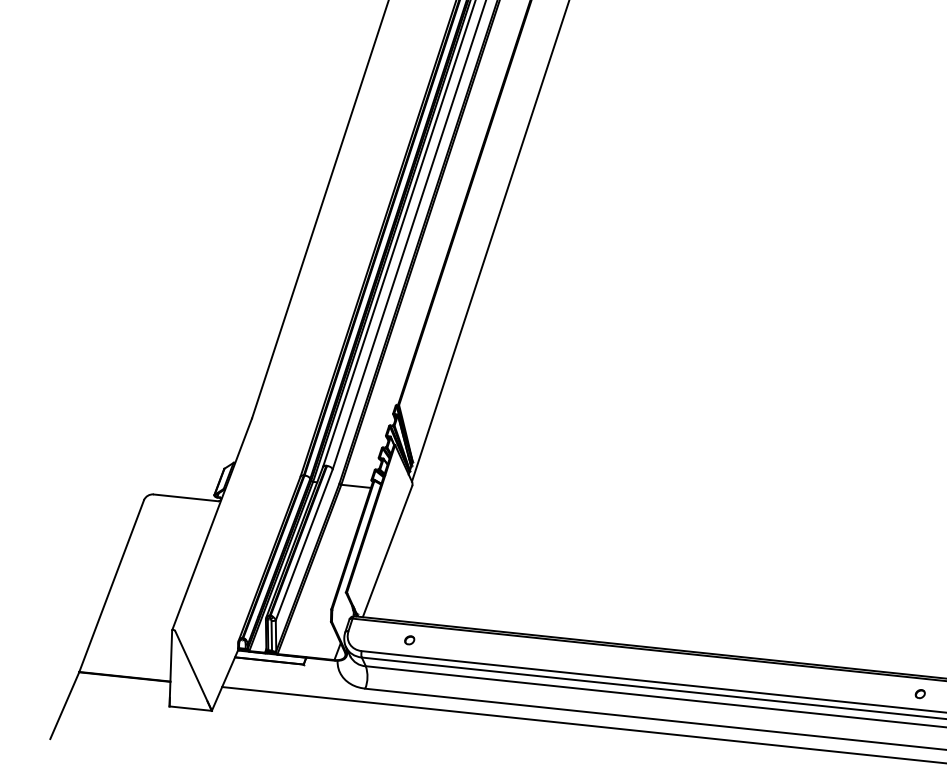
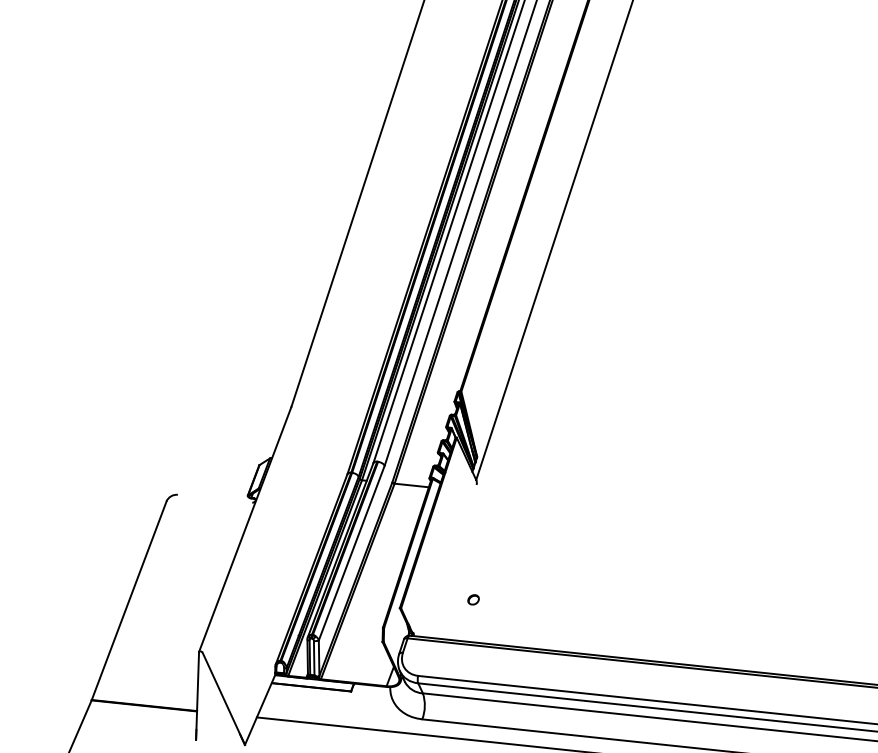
line: (185, 497) -> (214, 498), removed
line: (387, 551) -> (447, 560), removed
part: (409, 640) -> (473, 600), moved
line: (190, 708) -> (220, 742), removed

